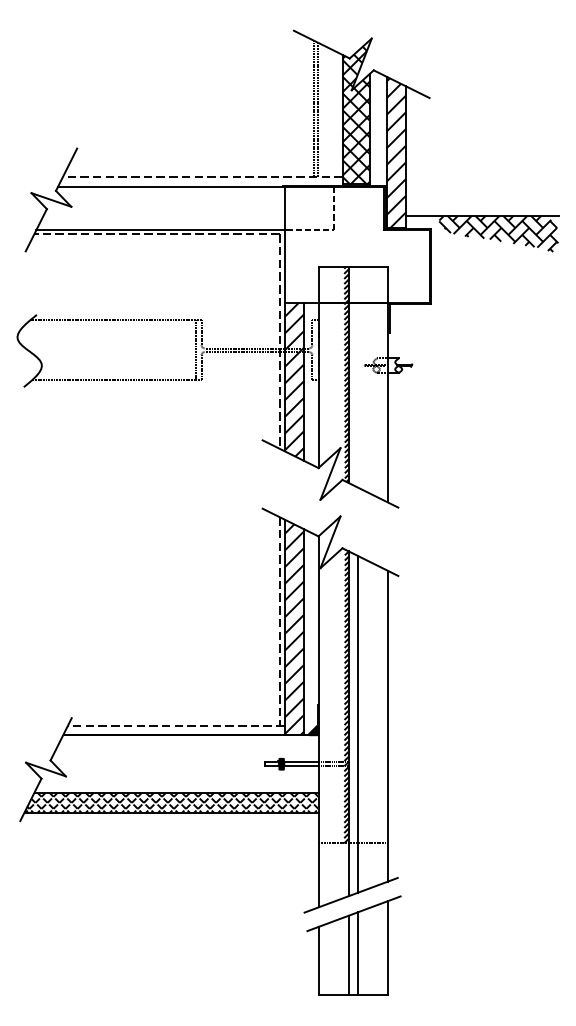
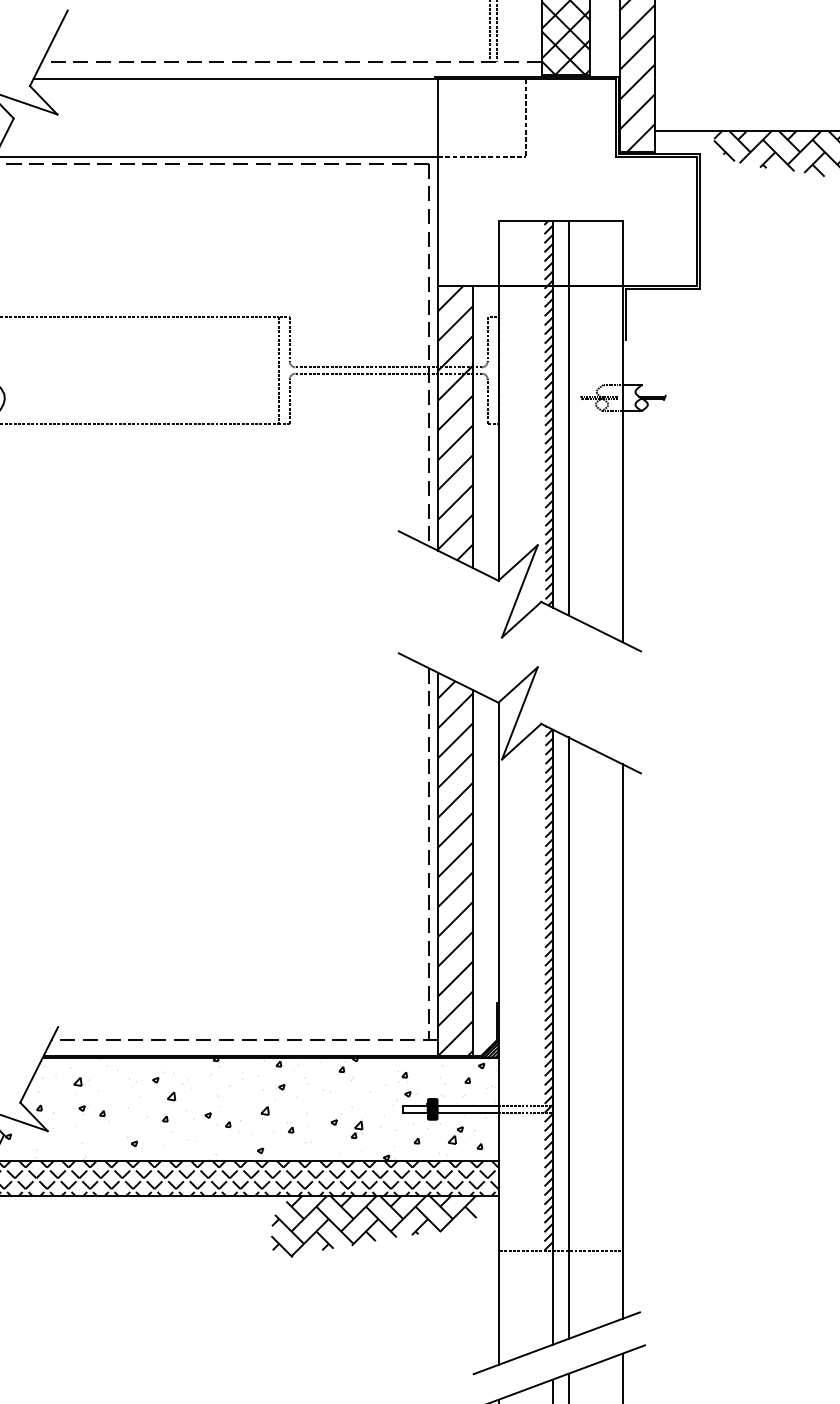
line: (357, 376) -> (568, 417), added
hatch: (180, 764) -> (252, 1109), added
hatch: (248, 829) -> (373, 1225), added

